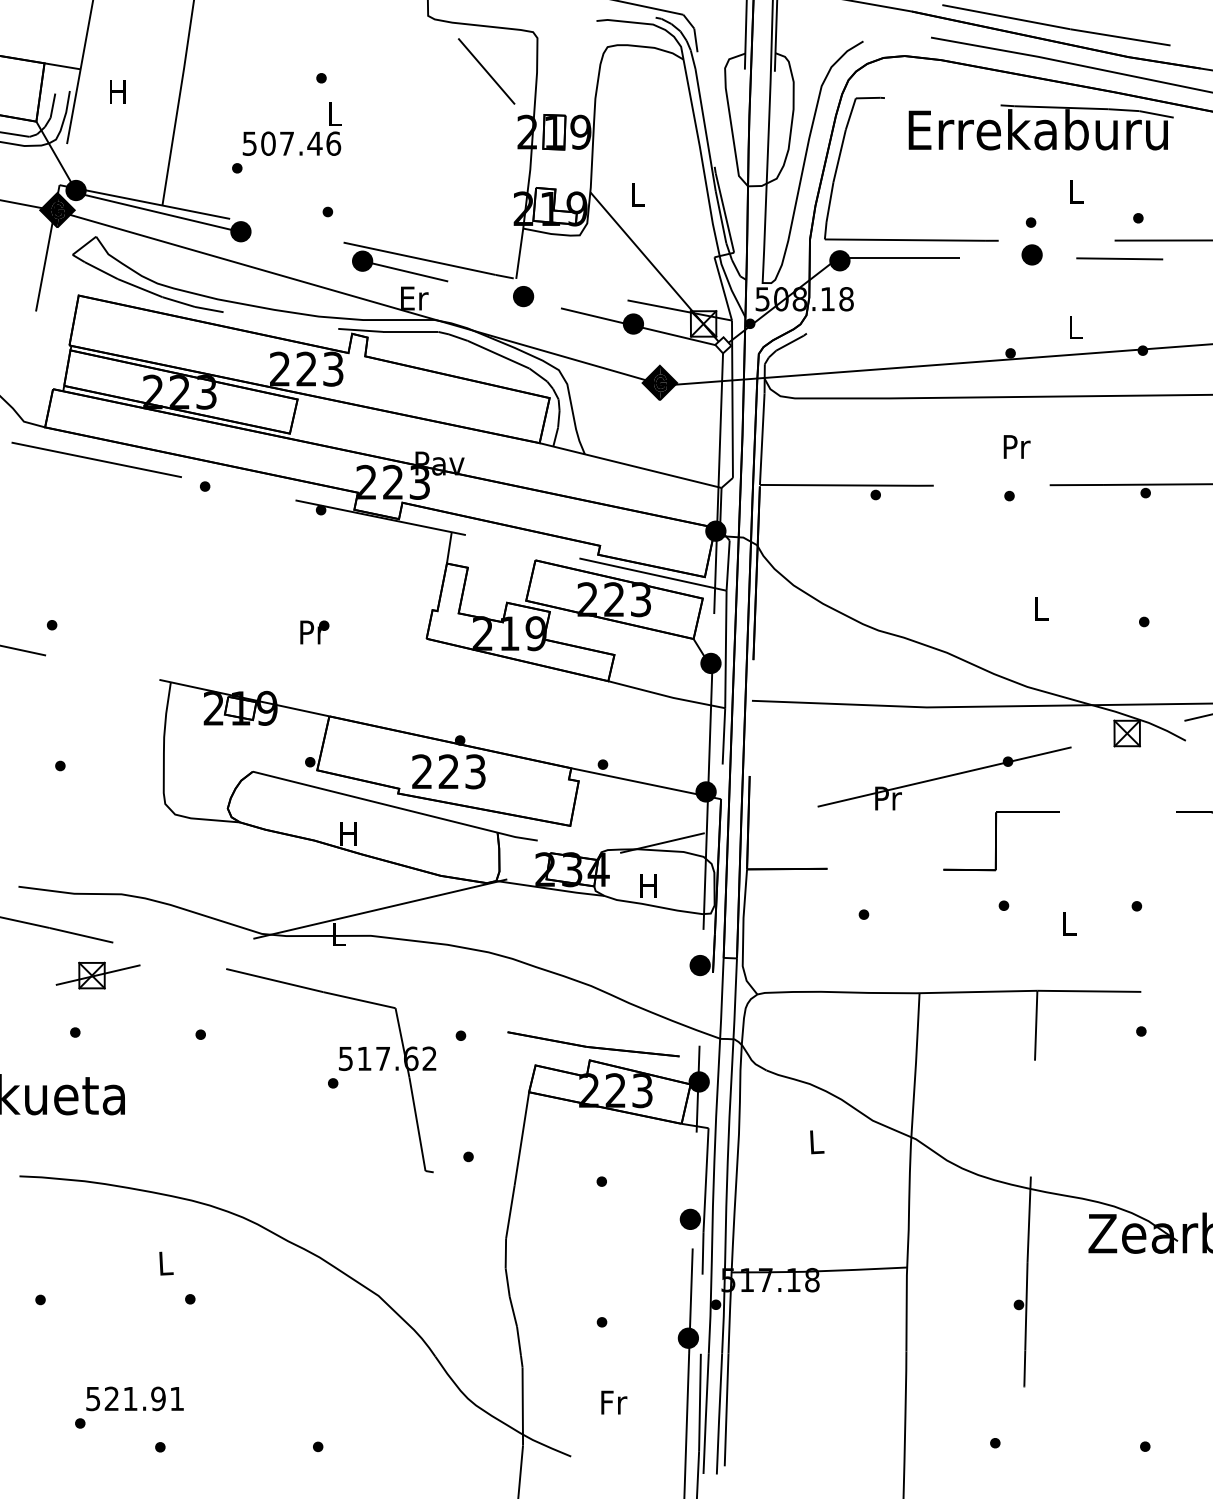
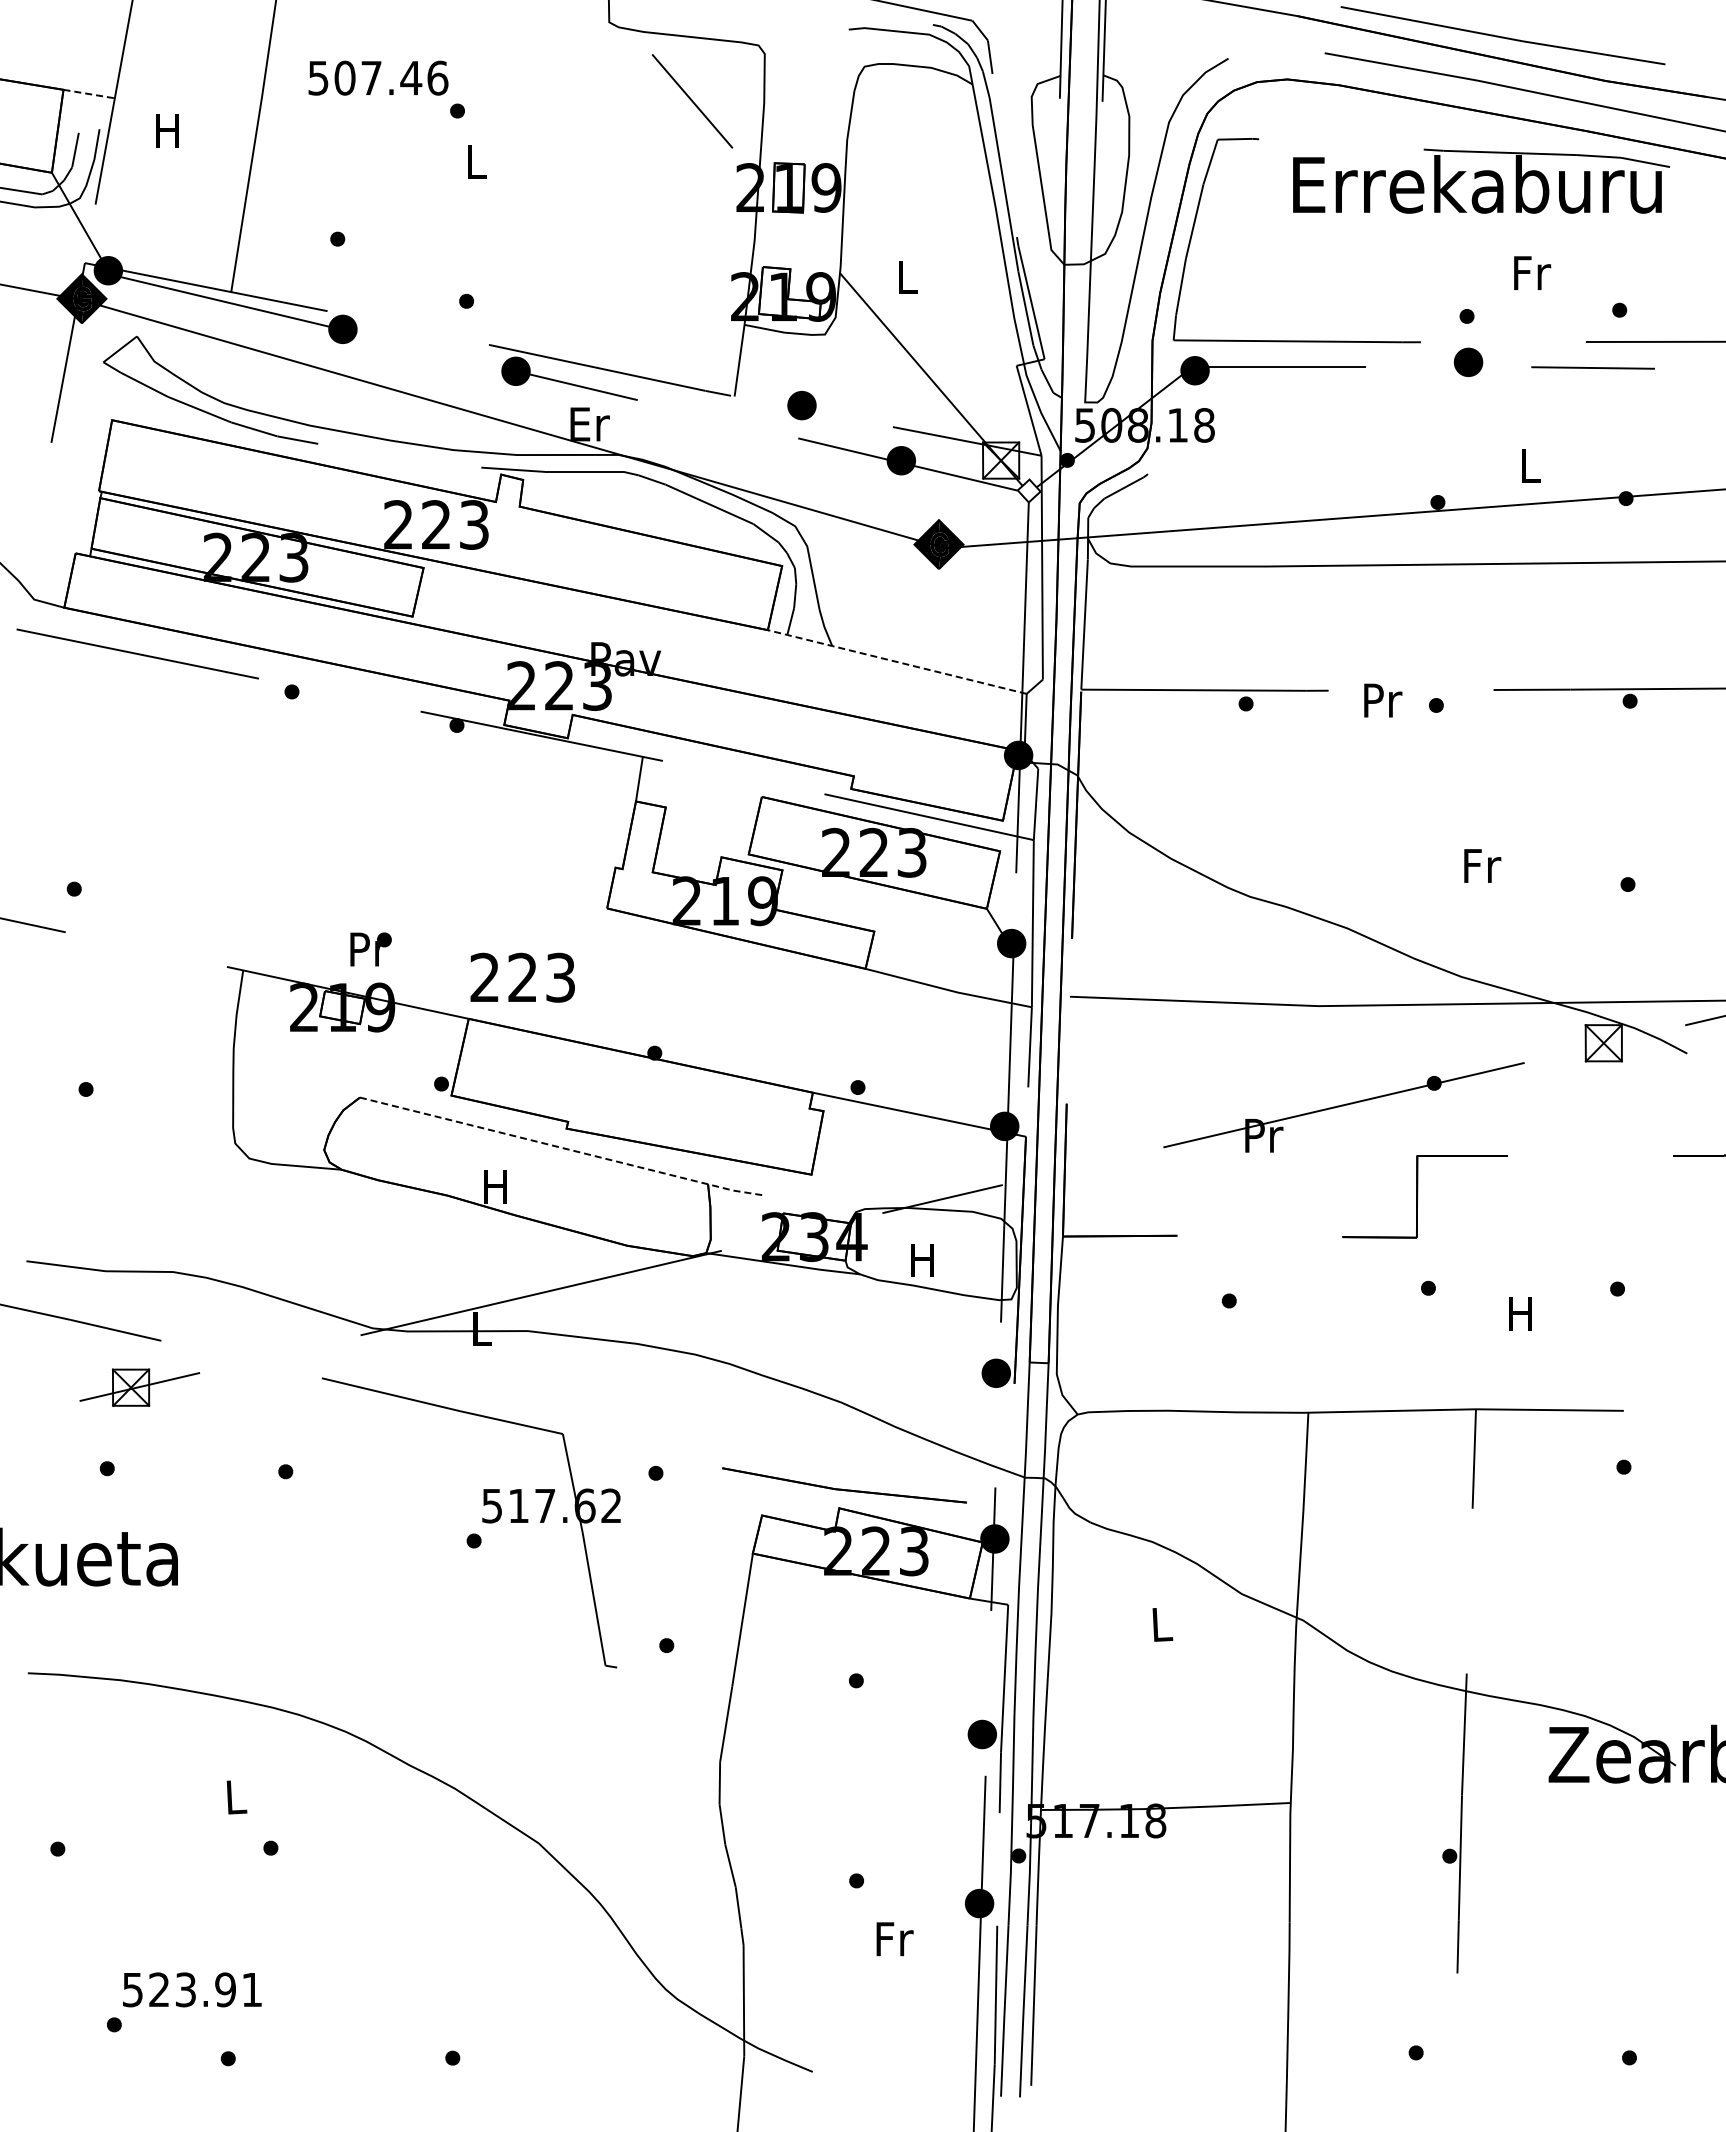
line: (62, 66) -> (89, 94), solid -> dashed
text: (291, 143) -> (378, 77), moved
text: (1077, 191) -> (1532, 272), L -> Fr
part: (523, 296) -> (801, 405), moved
text: (1017, 446) -> (1383, 700), moved
line: (629, 465) -> (895, 661), solid -> dashed
text: (1041, 608) -> (1482, 865), L -> Fr
text: (314, 632) -> (370, 949), moved
text: (448, 771) -> (522, 977), moved
line: (395, 807) -> (563, 1148), solid -> dashed
text: (1068, 923) -> (1520, 1313), L -> H
text: (130, 1398) -> (185, 1989), 521.91 -> 523.91
text: (613, 1402) -> (894, 1939), moved

